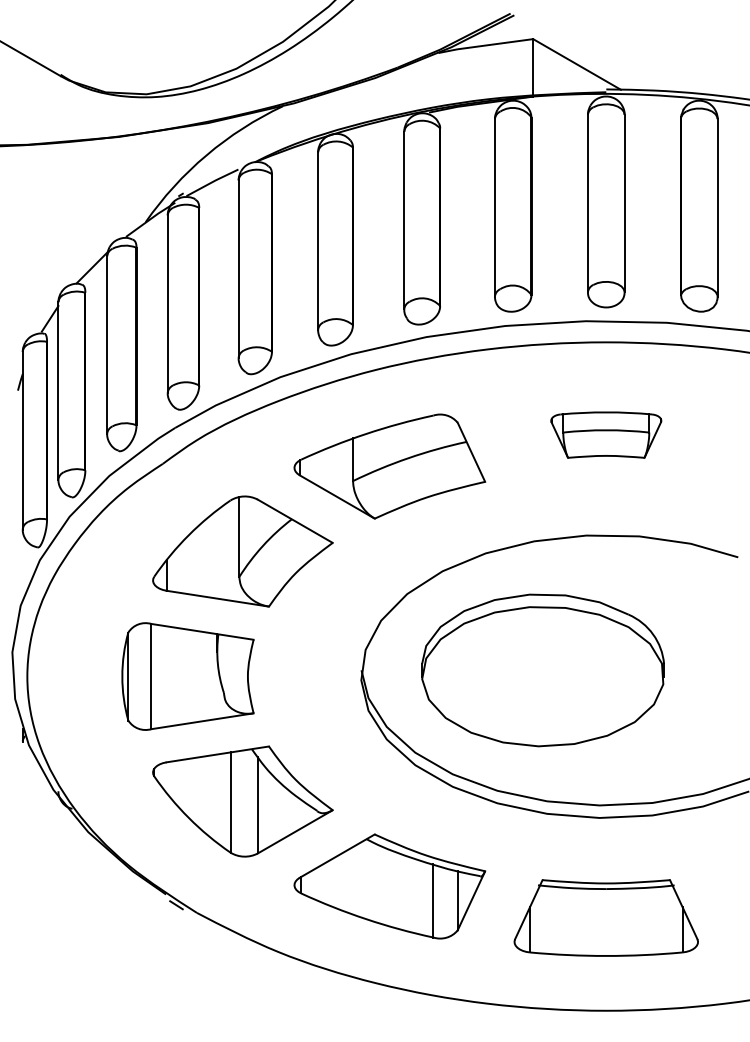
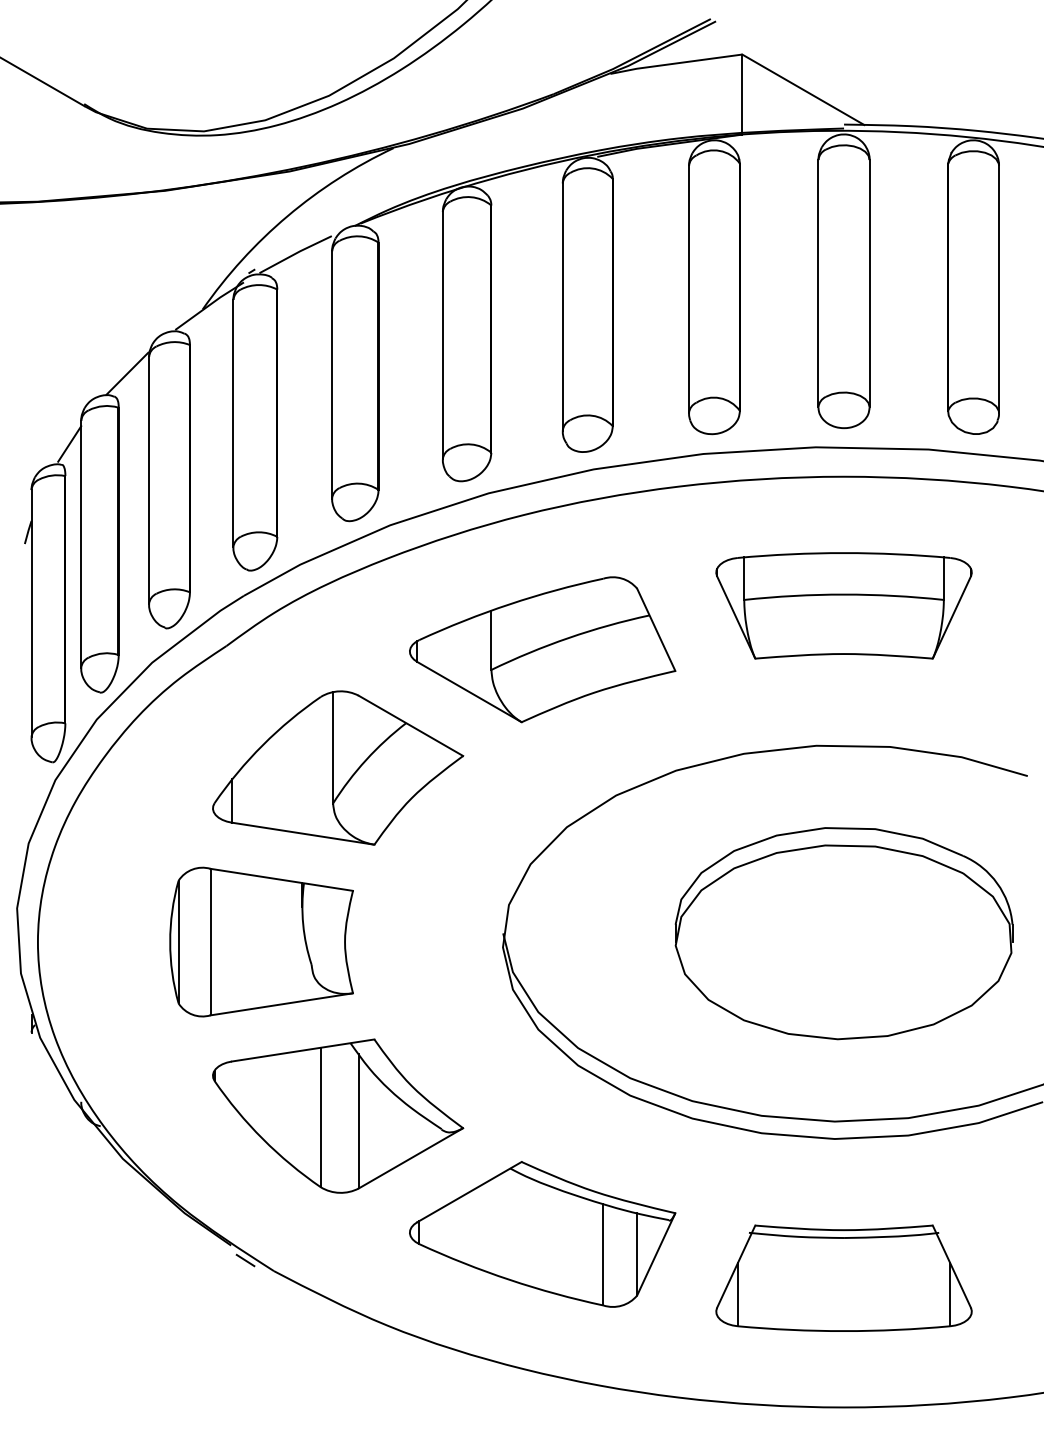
part: (605, 434) -> (843, 605), size x1.67
part: (542, 670) -> (843, 933), moved

